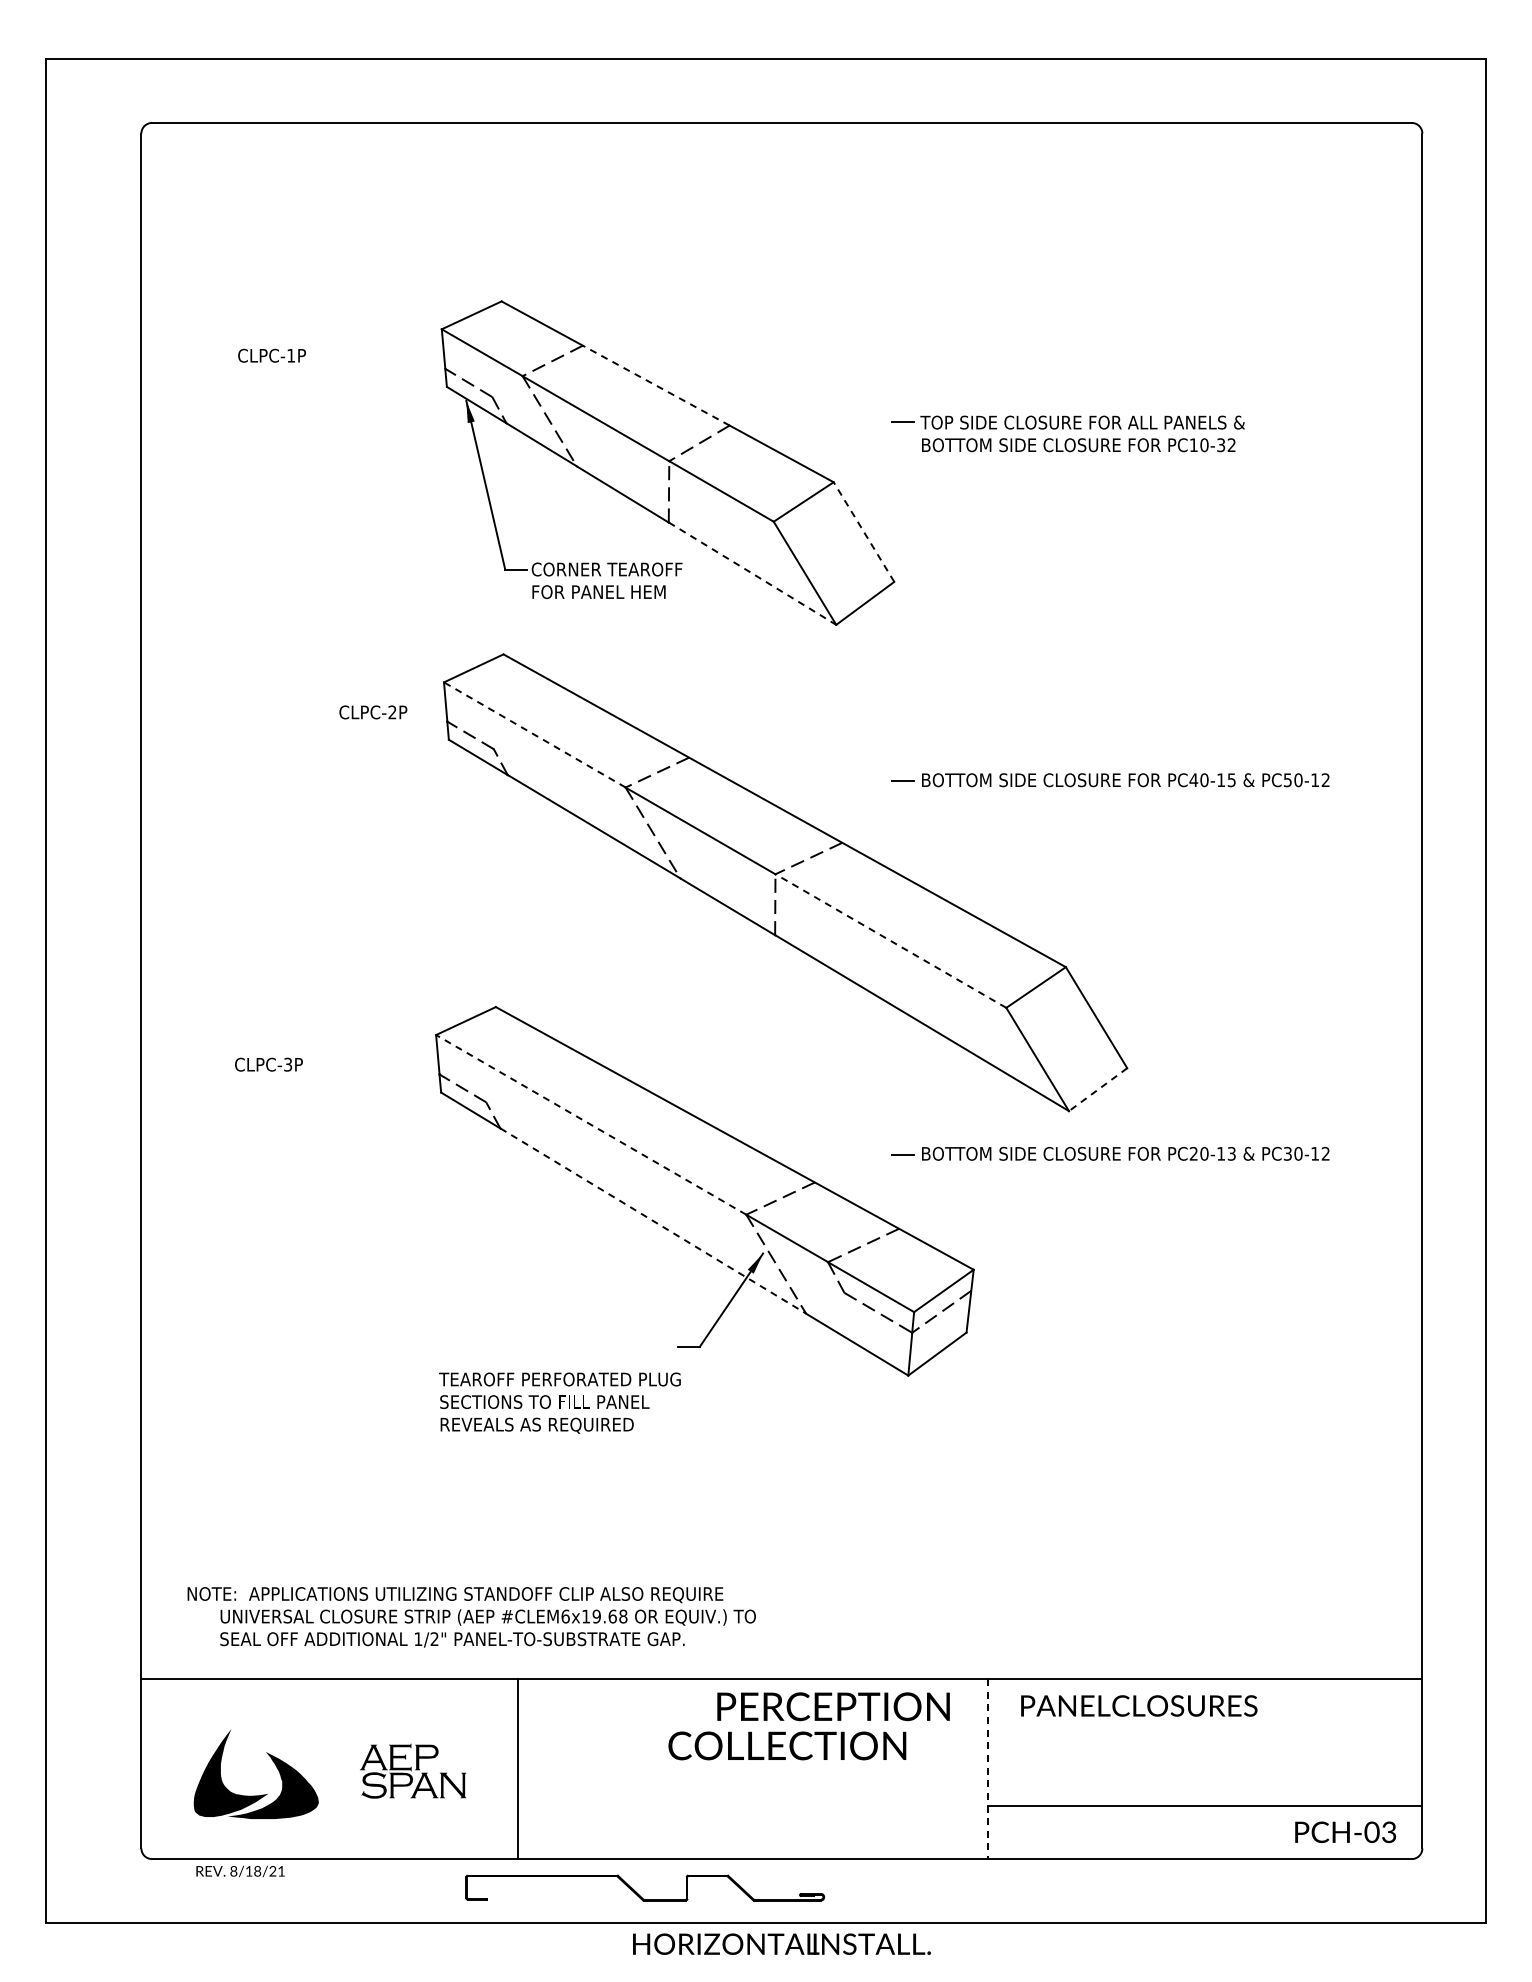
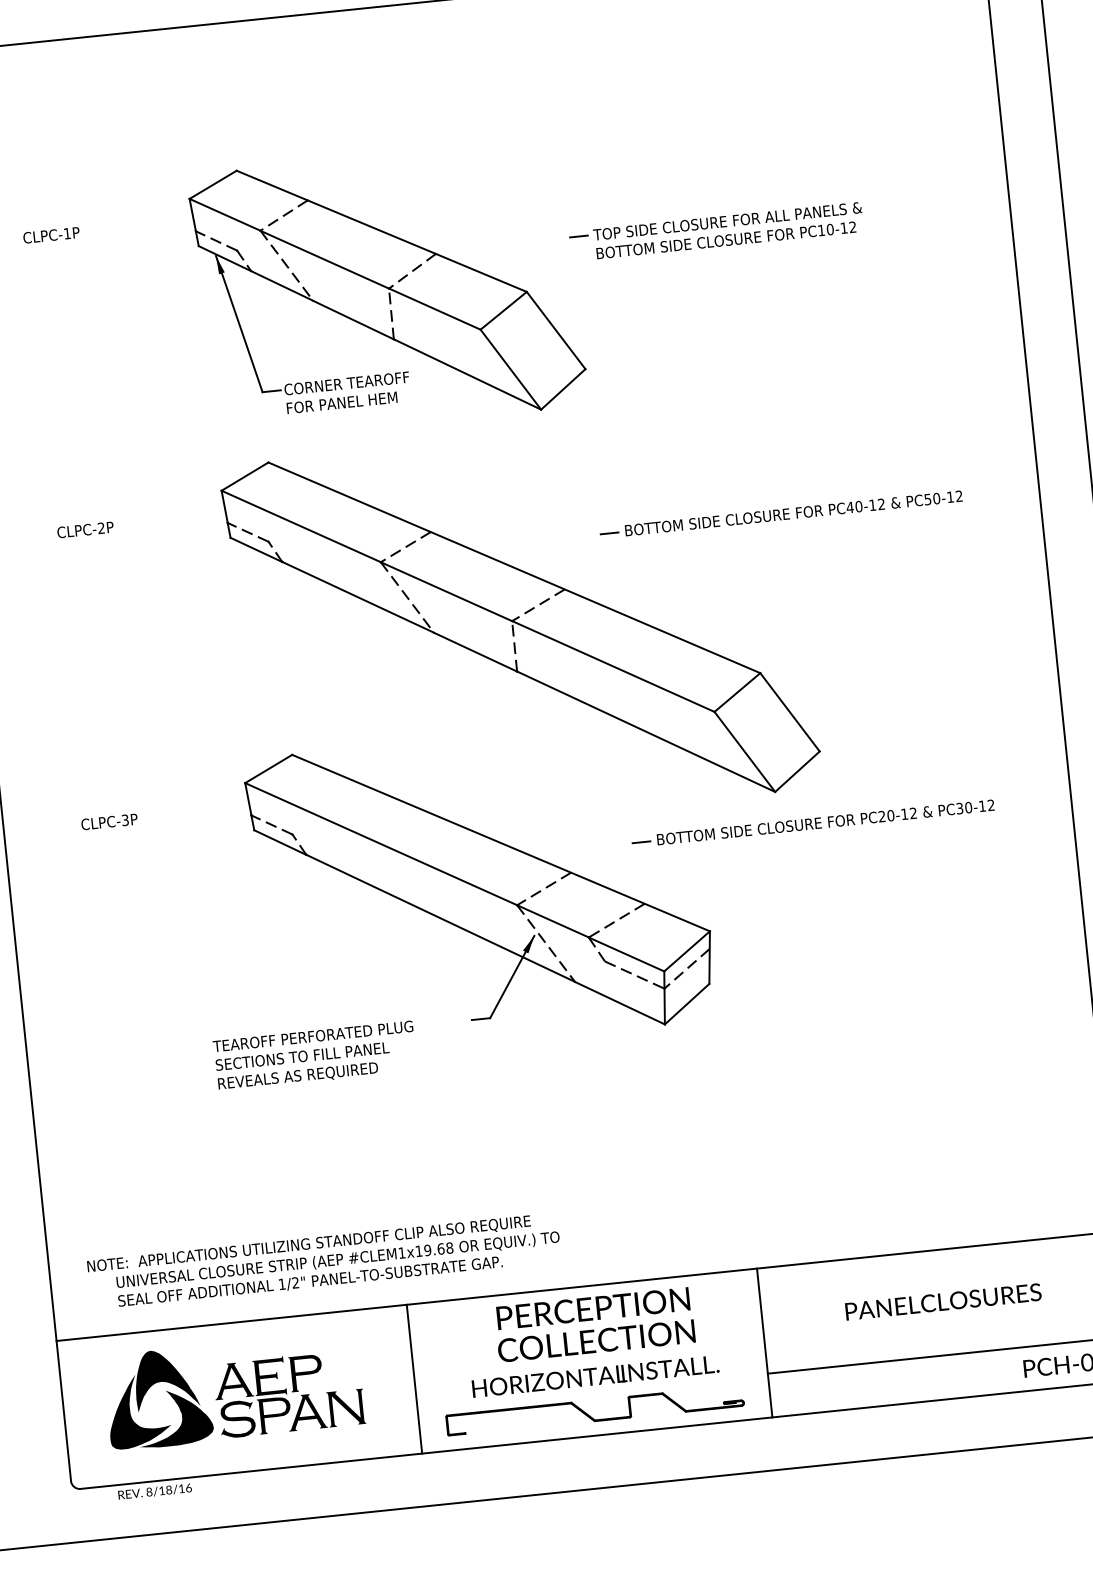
line: (656, 385) -> (371, 227), dashed -> solid
text: (1221, 445) -> (844, 228), PC10-32 -> PC10-12
line: (863, 531) -> (555, 330), dashed -> solid
line: (752, 573) -> (467, 374), dashed -> solid
text: (373, 712) -> (85, 529), moved
line: (534, 734) -> (300, 526), dashed -> solid
text: (1231, 780) -> (881, 504), PC40-15 -> PC40-12
line: (890, 940) -> (612, 666), dashed -> solid
line: (1097, 1089) -> (796, 771), dashed -> solid
line: (590, 1124) -> (380, 843), dashed -> solid
text: (1231, 1153) -> (913, 813), PC20-13 -> PC20-12
line: (653, 1221) -> (440, 918), dashed -> solid
text: (559, 1402) -> (314, 1055), moved
text: (565, 1616) -> (401, 1252), #CLEM6x19.68 -> #CLEM1x19.68
text: (1139, 1705) -> (943, 1301), moved
text: (833, 1706) -> (593, 1308), moved
fill: (267, 1738) -> (165, 1379), added
line: (517, 1769) -> (414, 1379), moved
line: (988, 1769) -> (764, 1343), dashed -> solid
part: (412, 1770) -> (288, 1393), size x1.67
text: (277, 1871) -> (185, 1488), 8/18/21 -> 8/18/16
part: (638, 1893) -> (590, 1415), moved
text: (781, 1943) -> (595, 1375), moved

